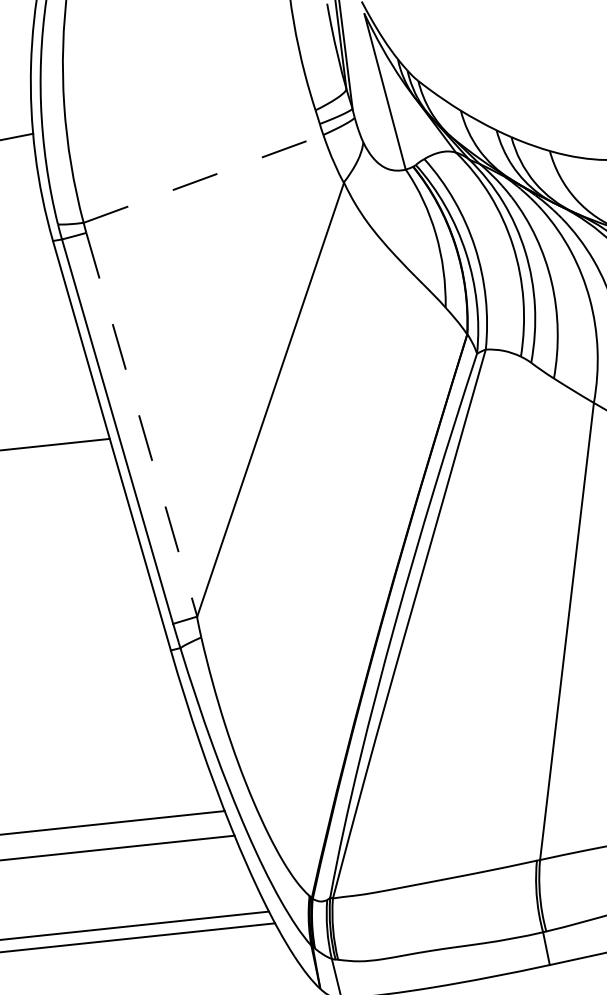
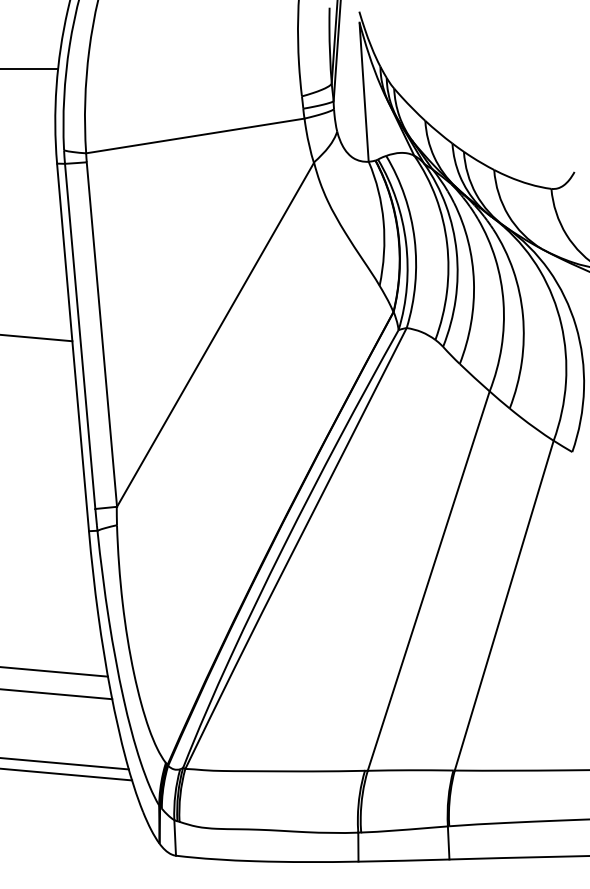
line: (203, 178) -> (195, 135), dashed -> solid
line: (141, 424) -> (101, 334), dashed -> solid

